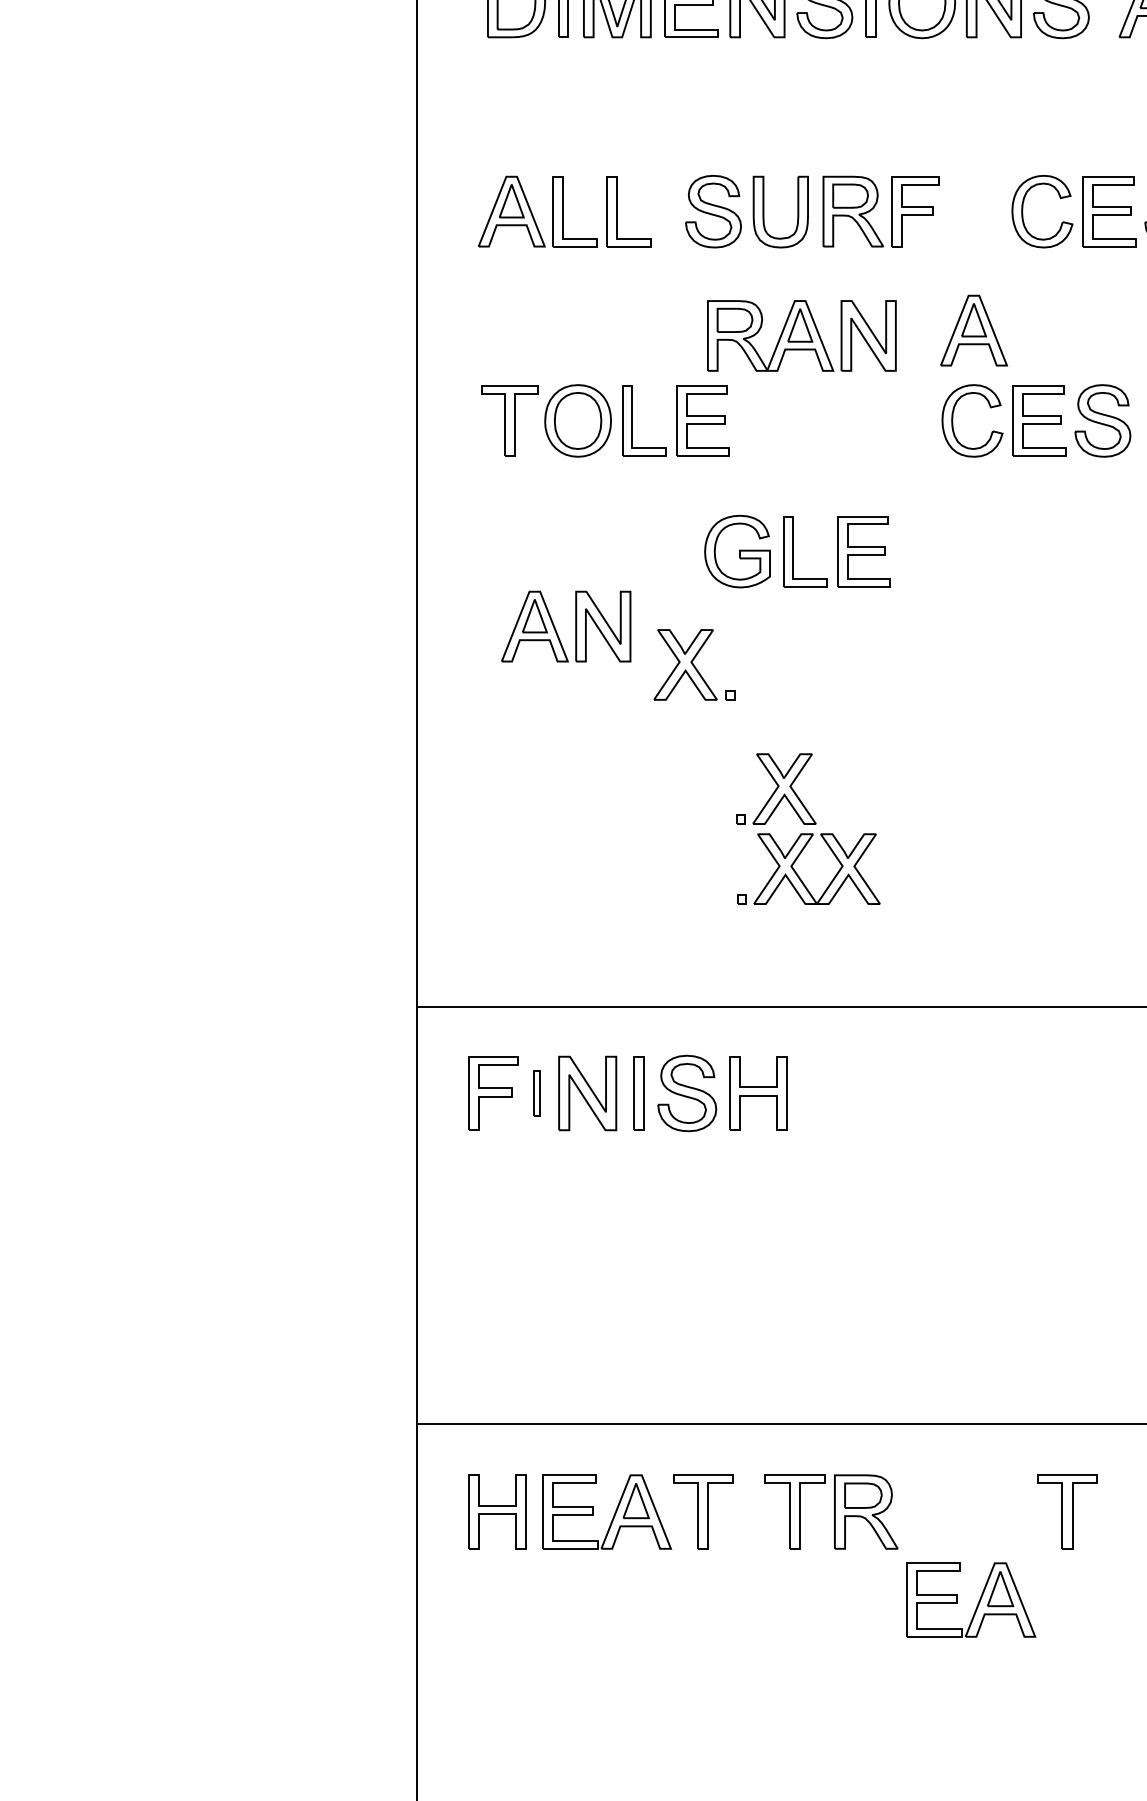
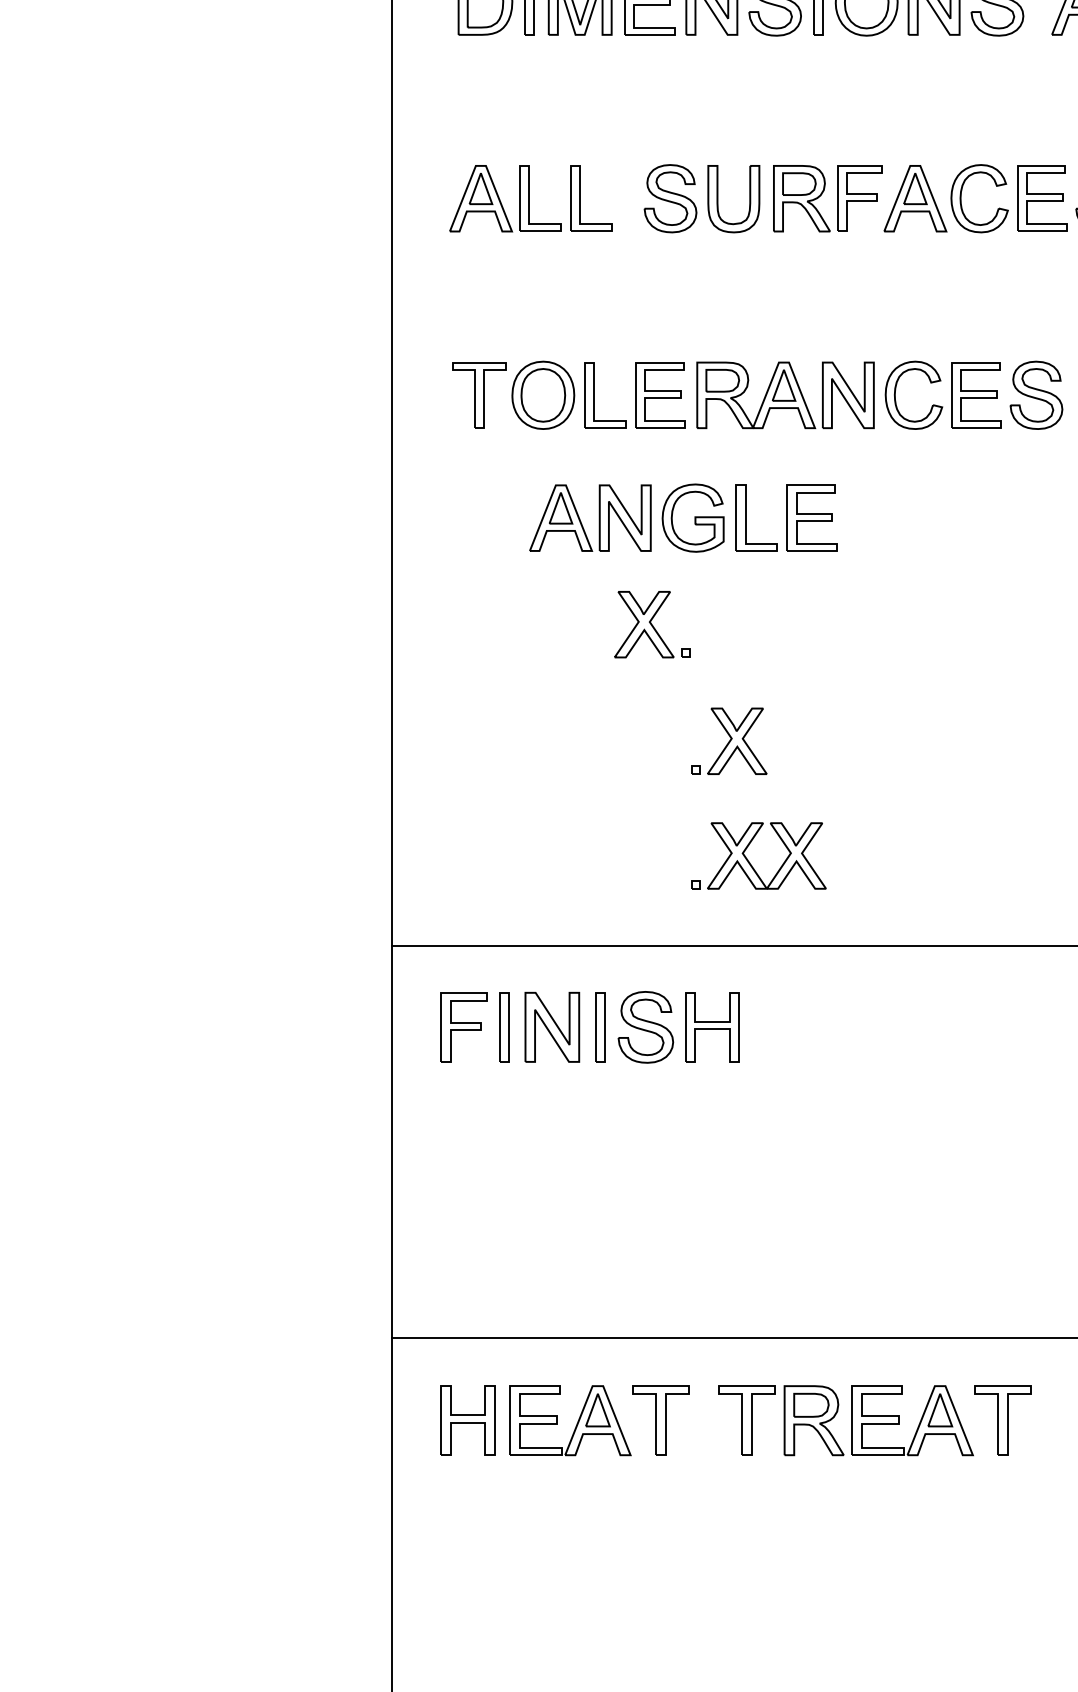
part: (974, 330) -> (915, 198), moved
part: (801, 335) -> (785, 394), moved
part: (575, 626) -> (599, 518), moved
part: (799, 876) -> (750, 862), moved
part: (536, 1093) -> (504, 1027), size x1.67
part: (977, 1603) -> (918, 1423), moved

